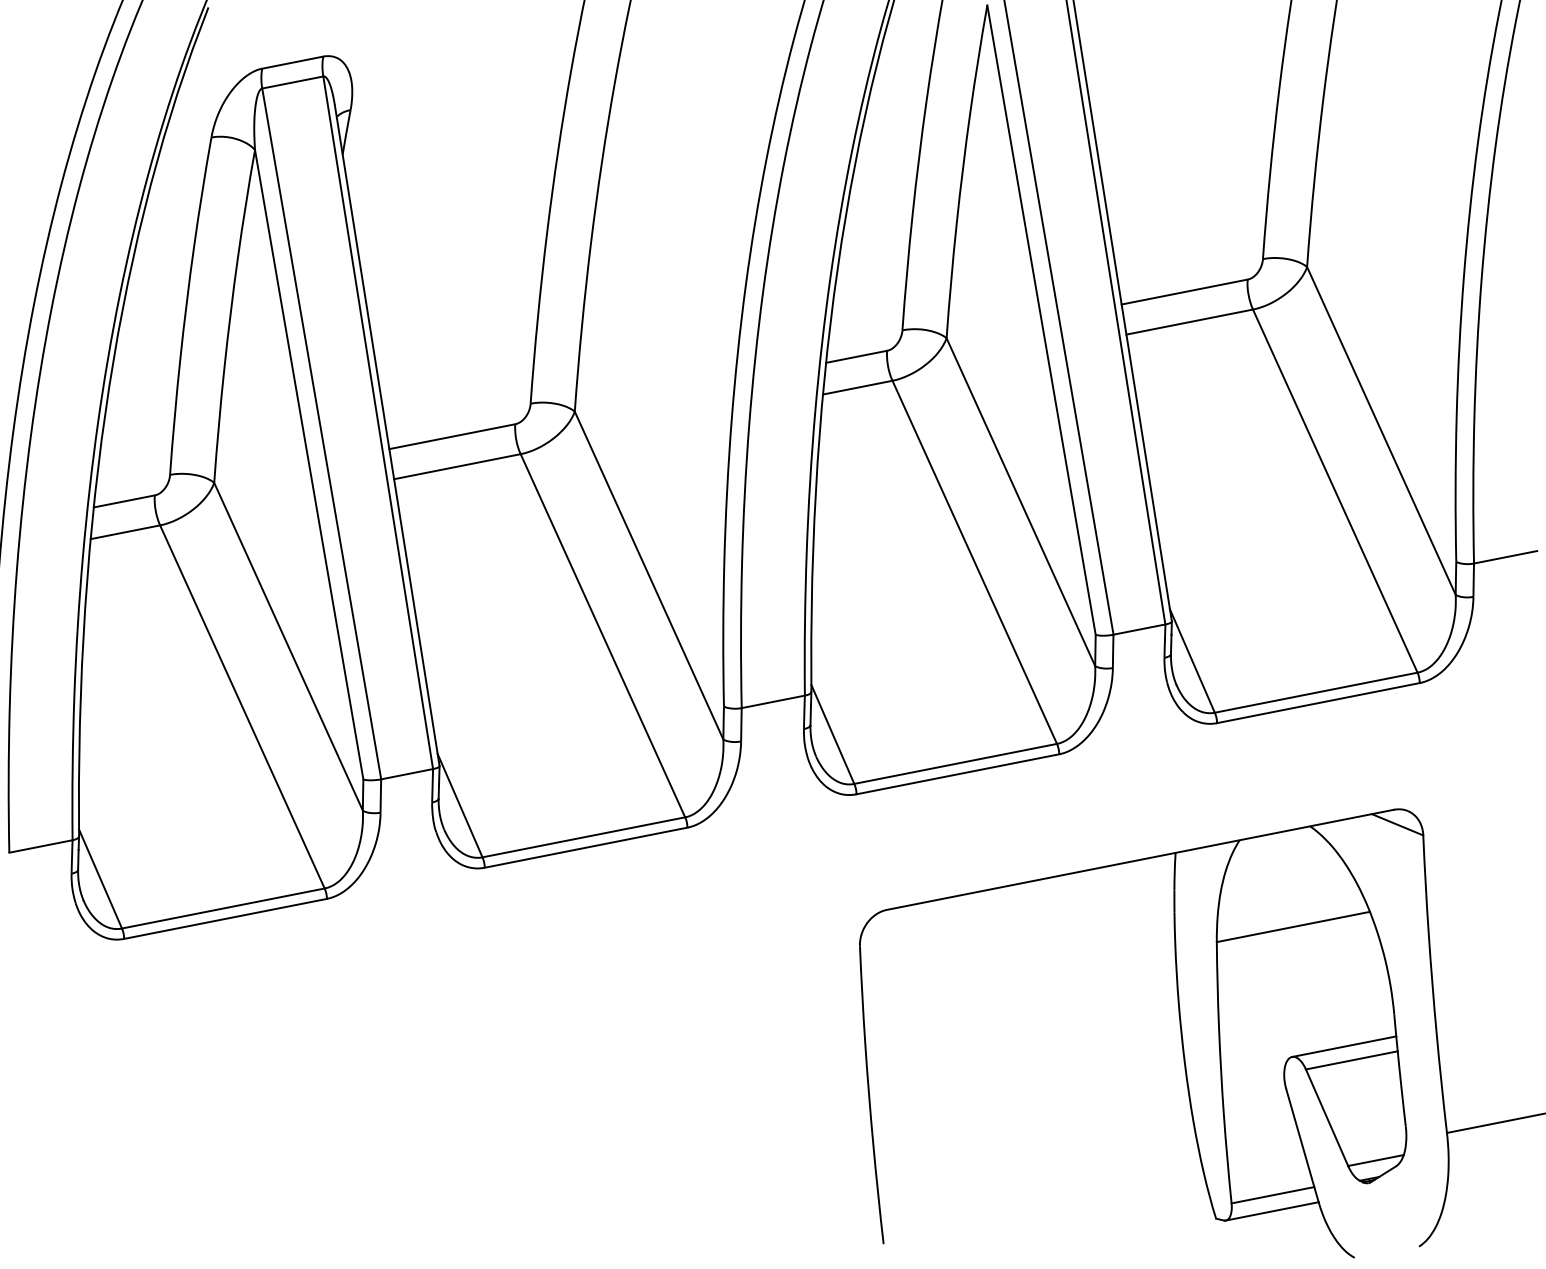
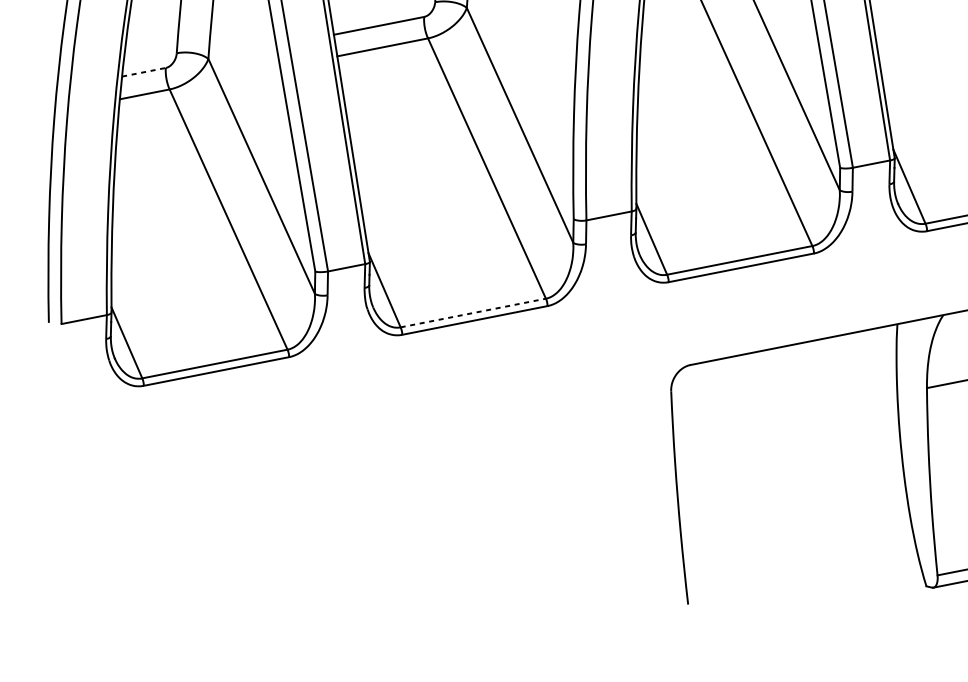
line: (124, 501) -> (144, 72), solid -> dashed
line: (584, 837) -> (473, 313), solid -> dashed

